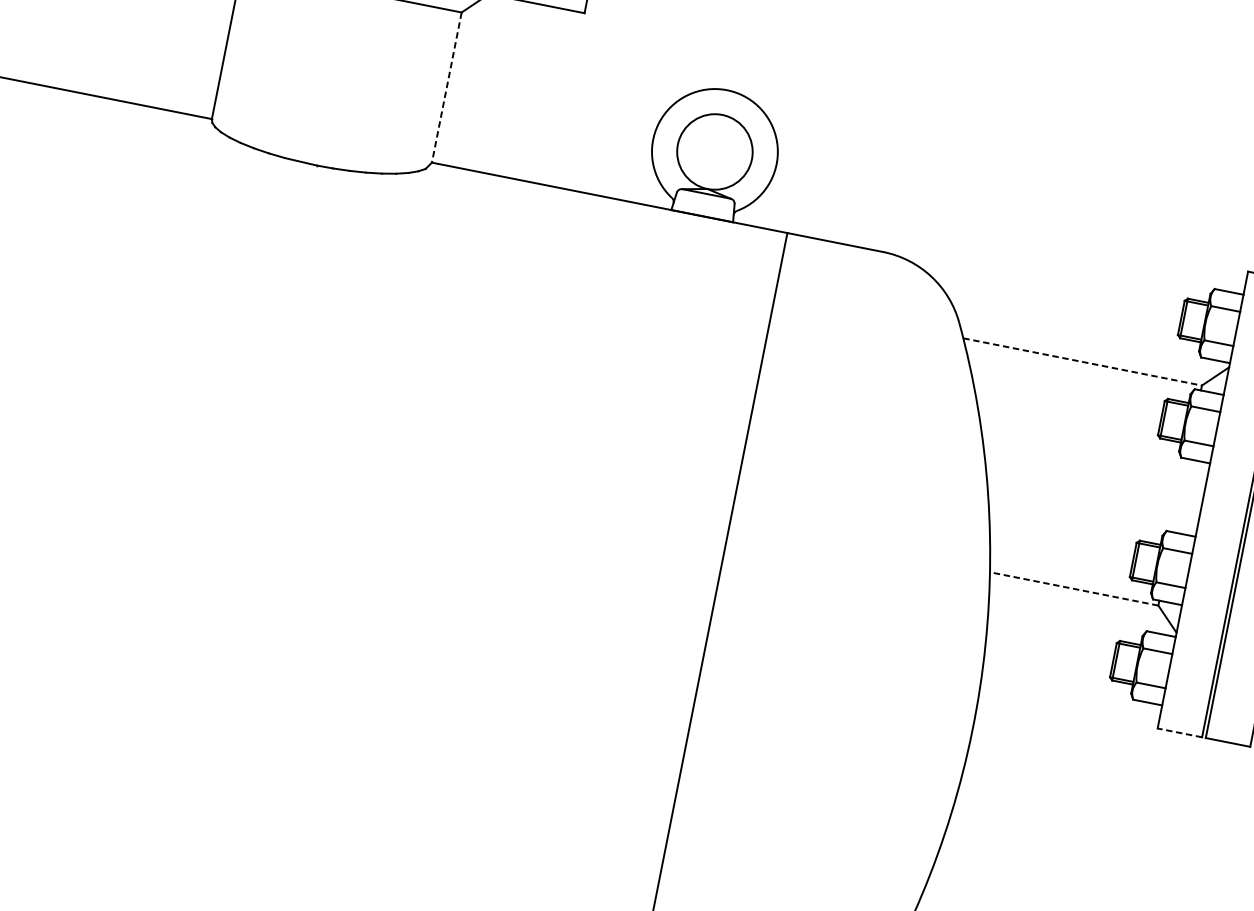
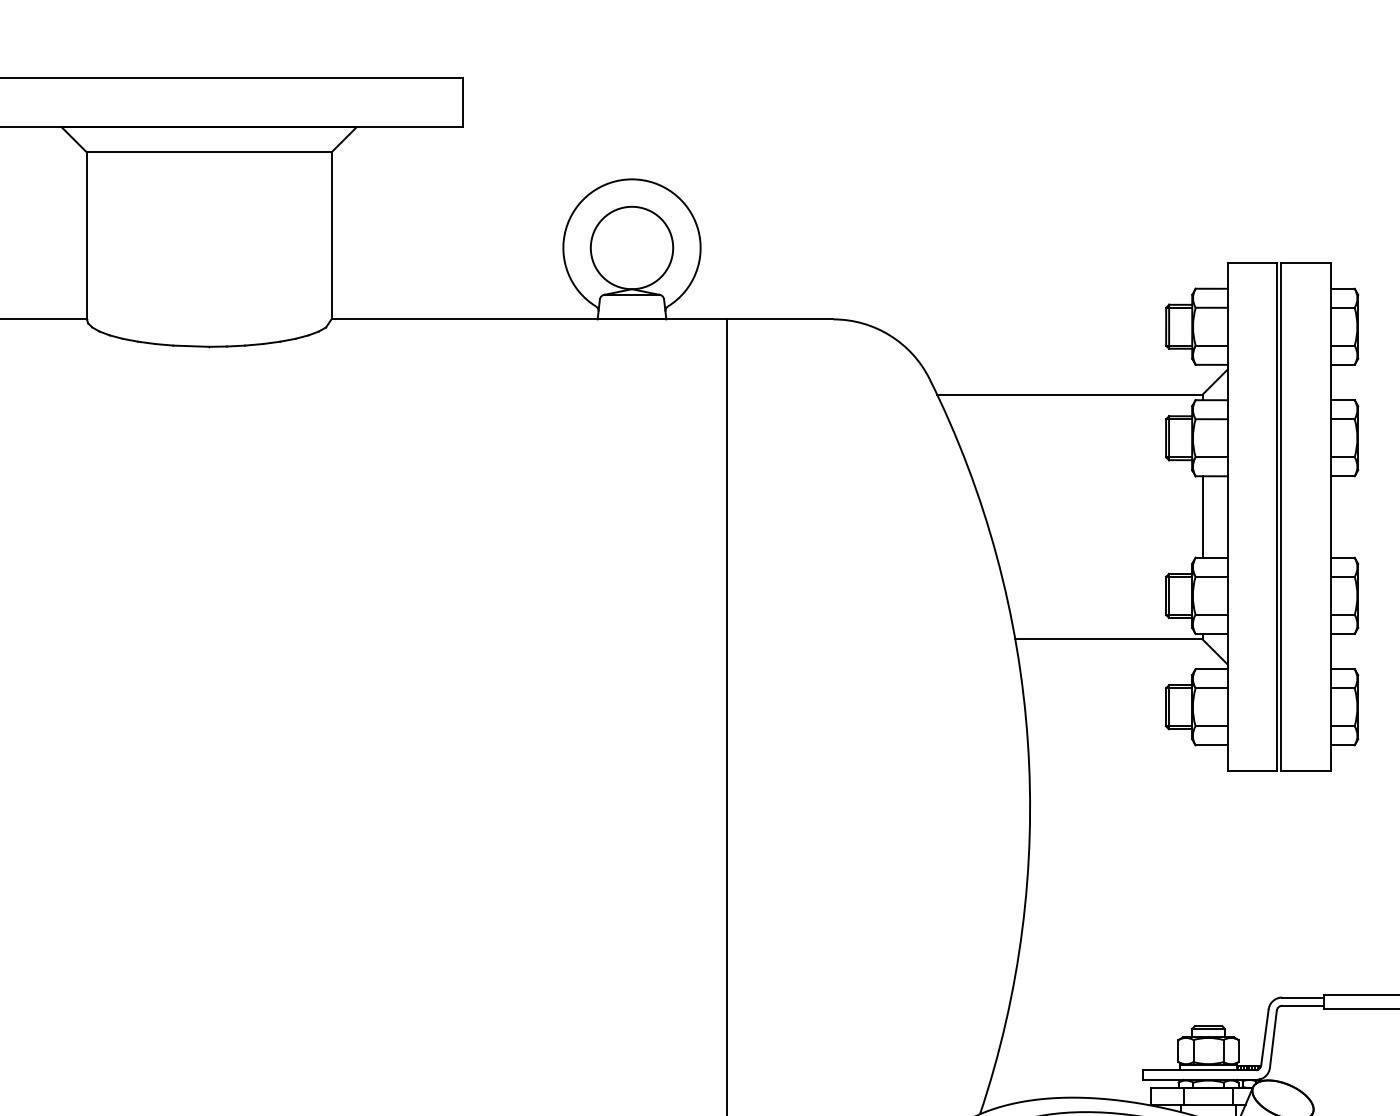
line: (446, 88) -> (331, 236), dashed -> solid
line: (1082, 361) -> (1069, 394), dashed -> solid
line: (1180, 495) -> (1202, 516), added
line: (1073, 588) -> (1108, 639), dashed -> solid
line: (1179, 733) -> (1252, 771), dashed -> solid

